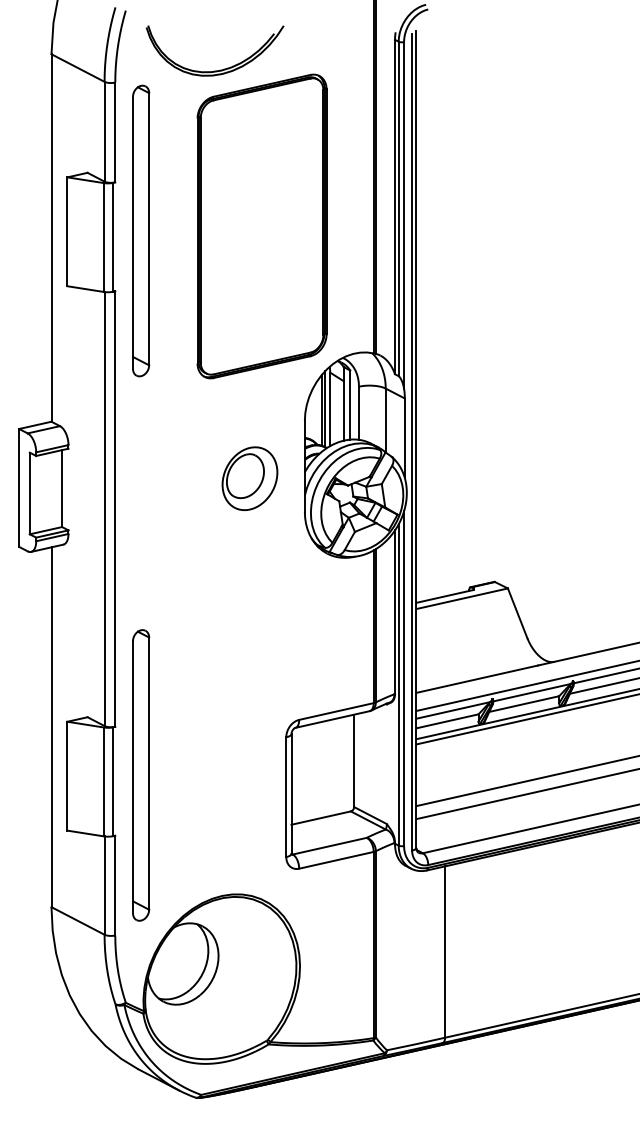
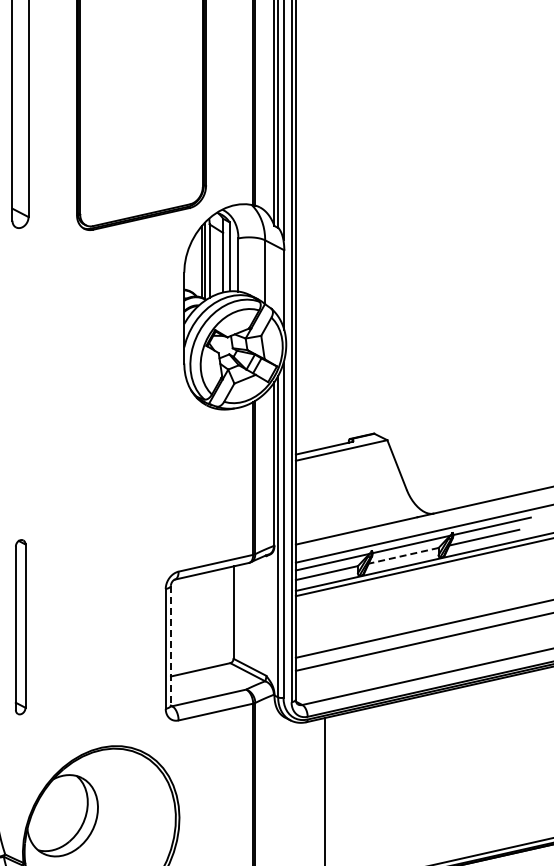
part: (249, 478) -> (128, 330), removed
line: (524, 704) -> (403, 556), solid -> dashed
part: (141, 775) -> (20, 627), size x0.6
line: (291, 793) -> (170, 645), solid -> dashed

